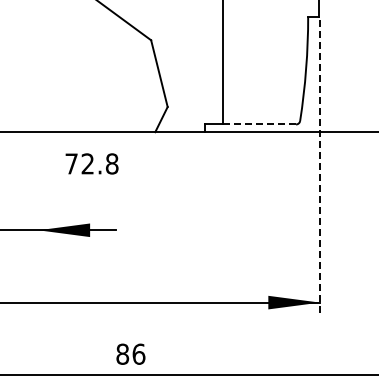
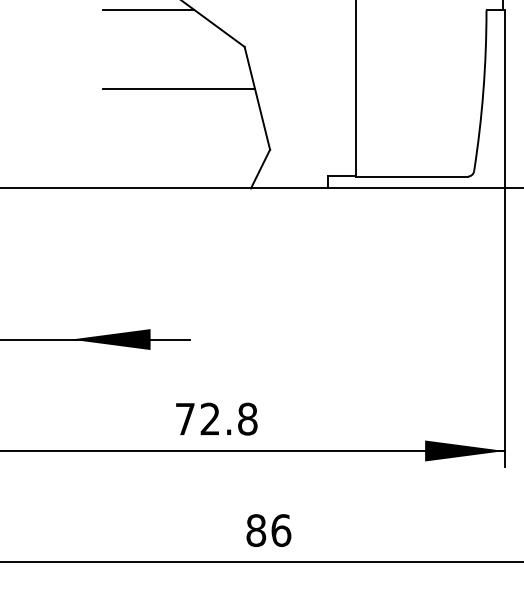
line: (88, 16) -> (148, 10), added
line: (108, 67) -> (178, 88), added
line: (260, 124) -> (413, 176), dashed -> solid
text: (91, 163) -> (215, 418), moved
line: (319, 164) -> (503, 238), dashed -> solid
text: (130, 353) -> (268, 529), moved

